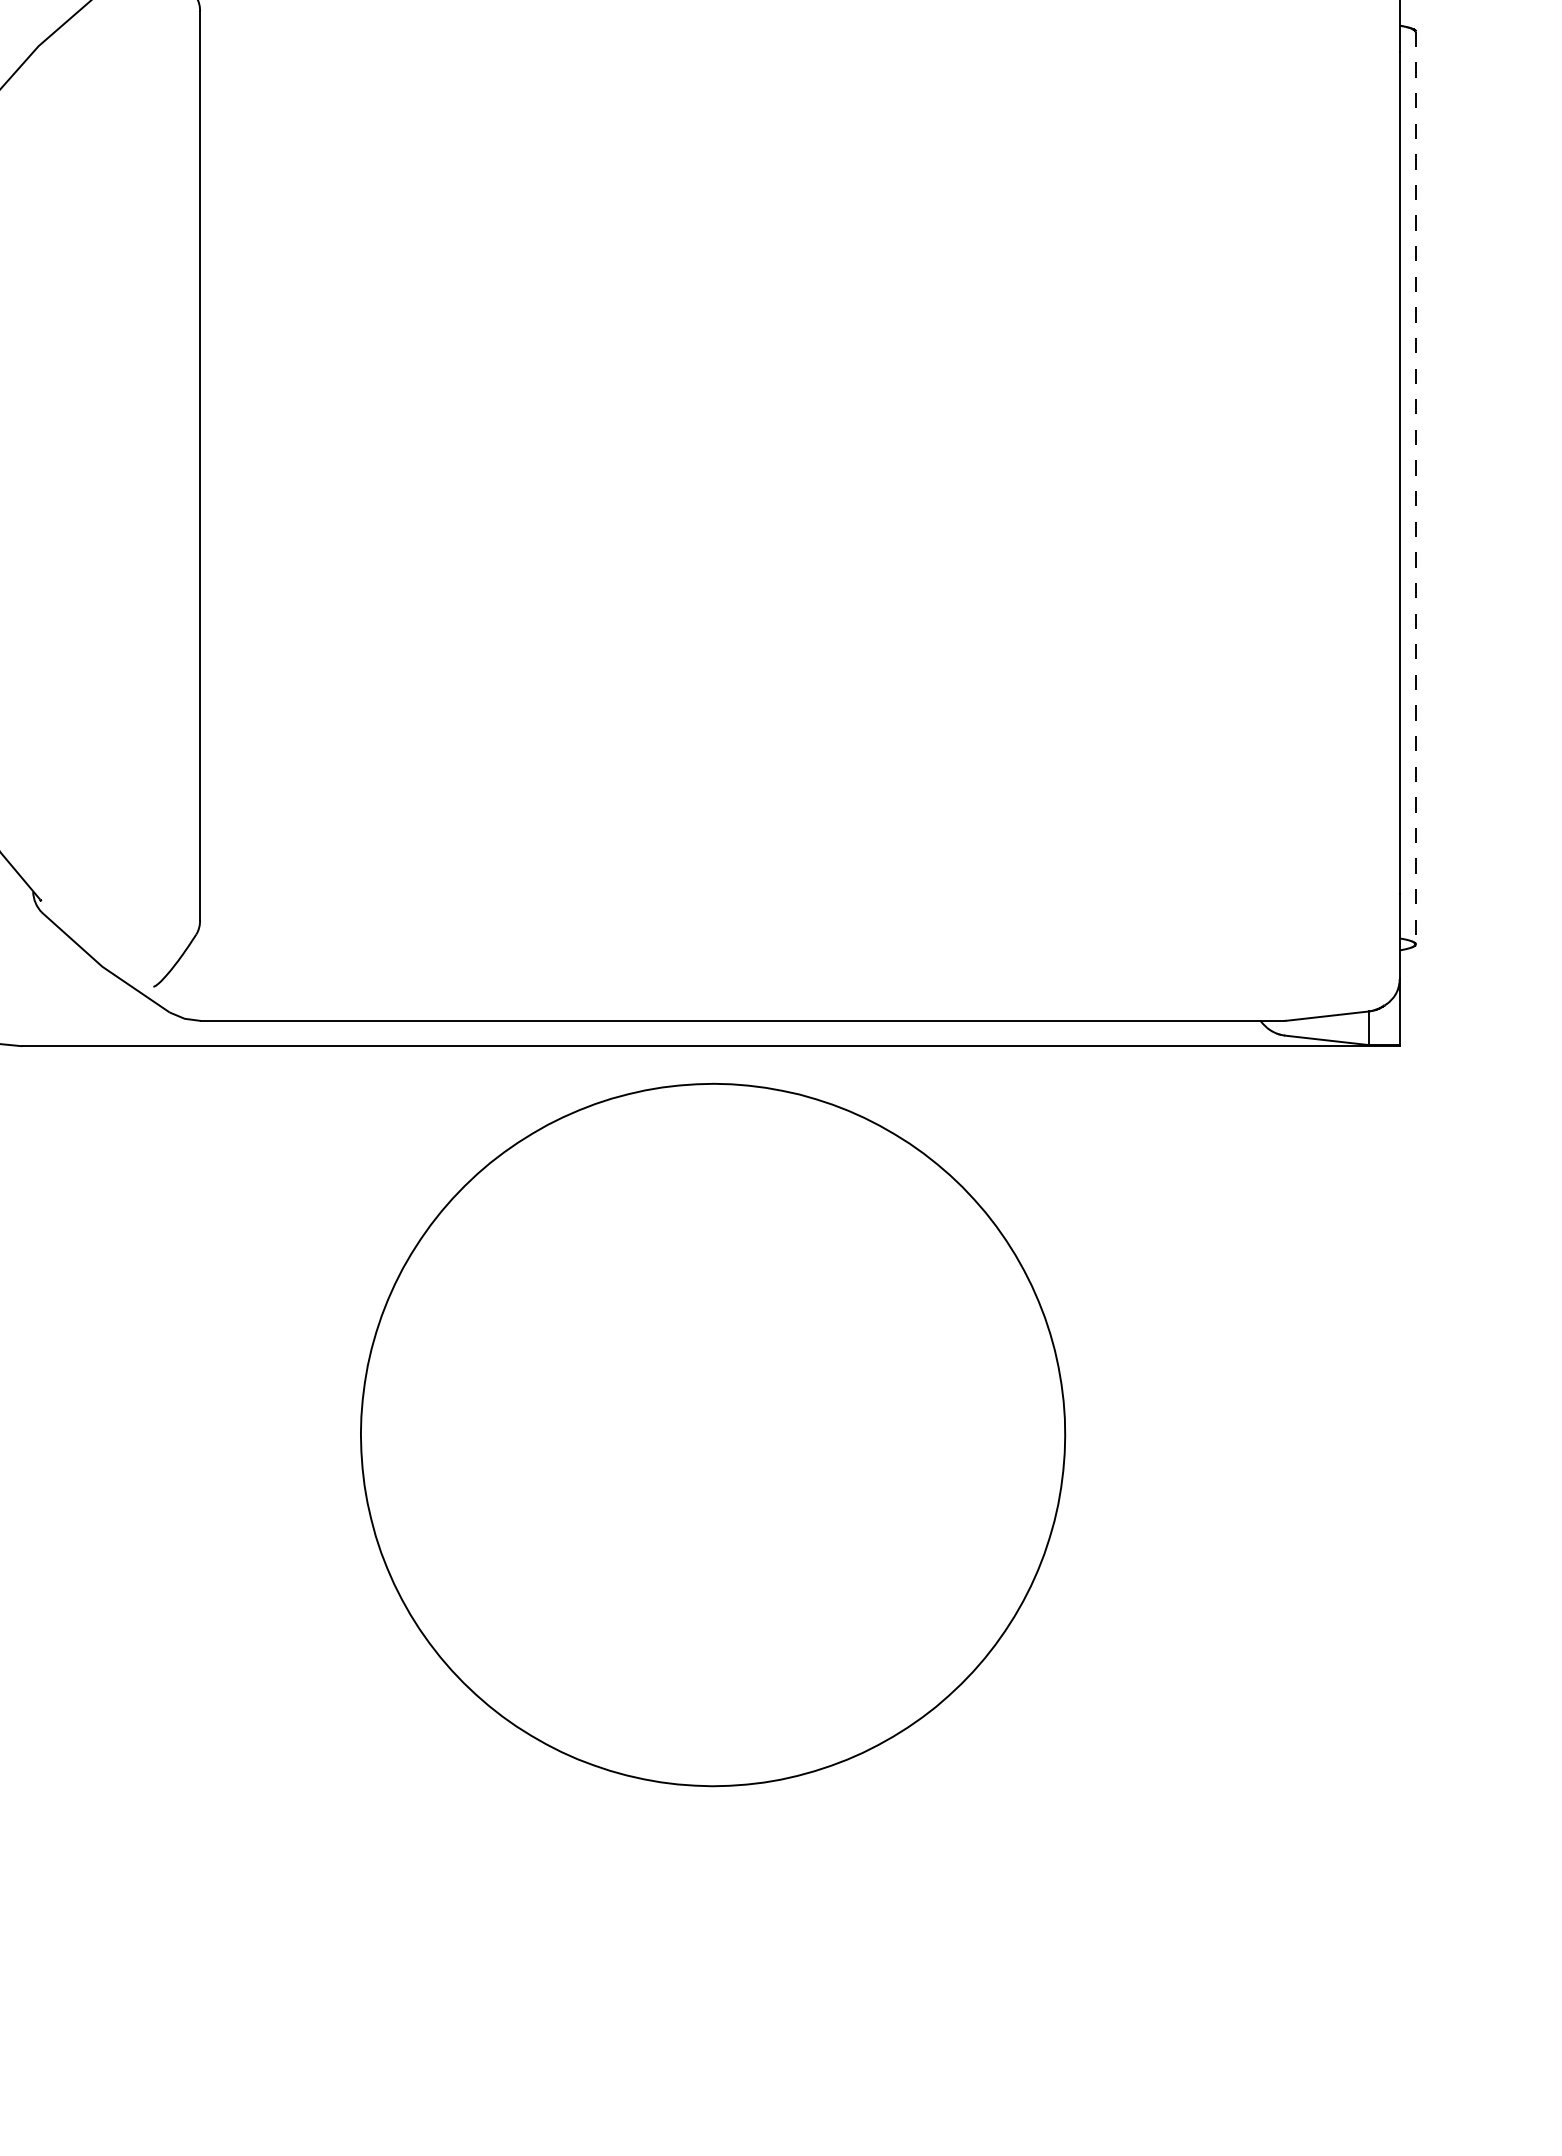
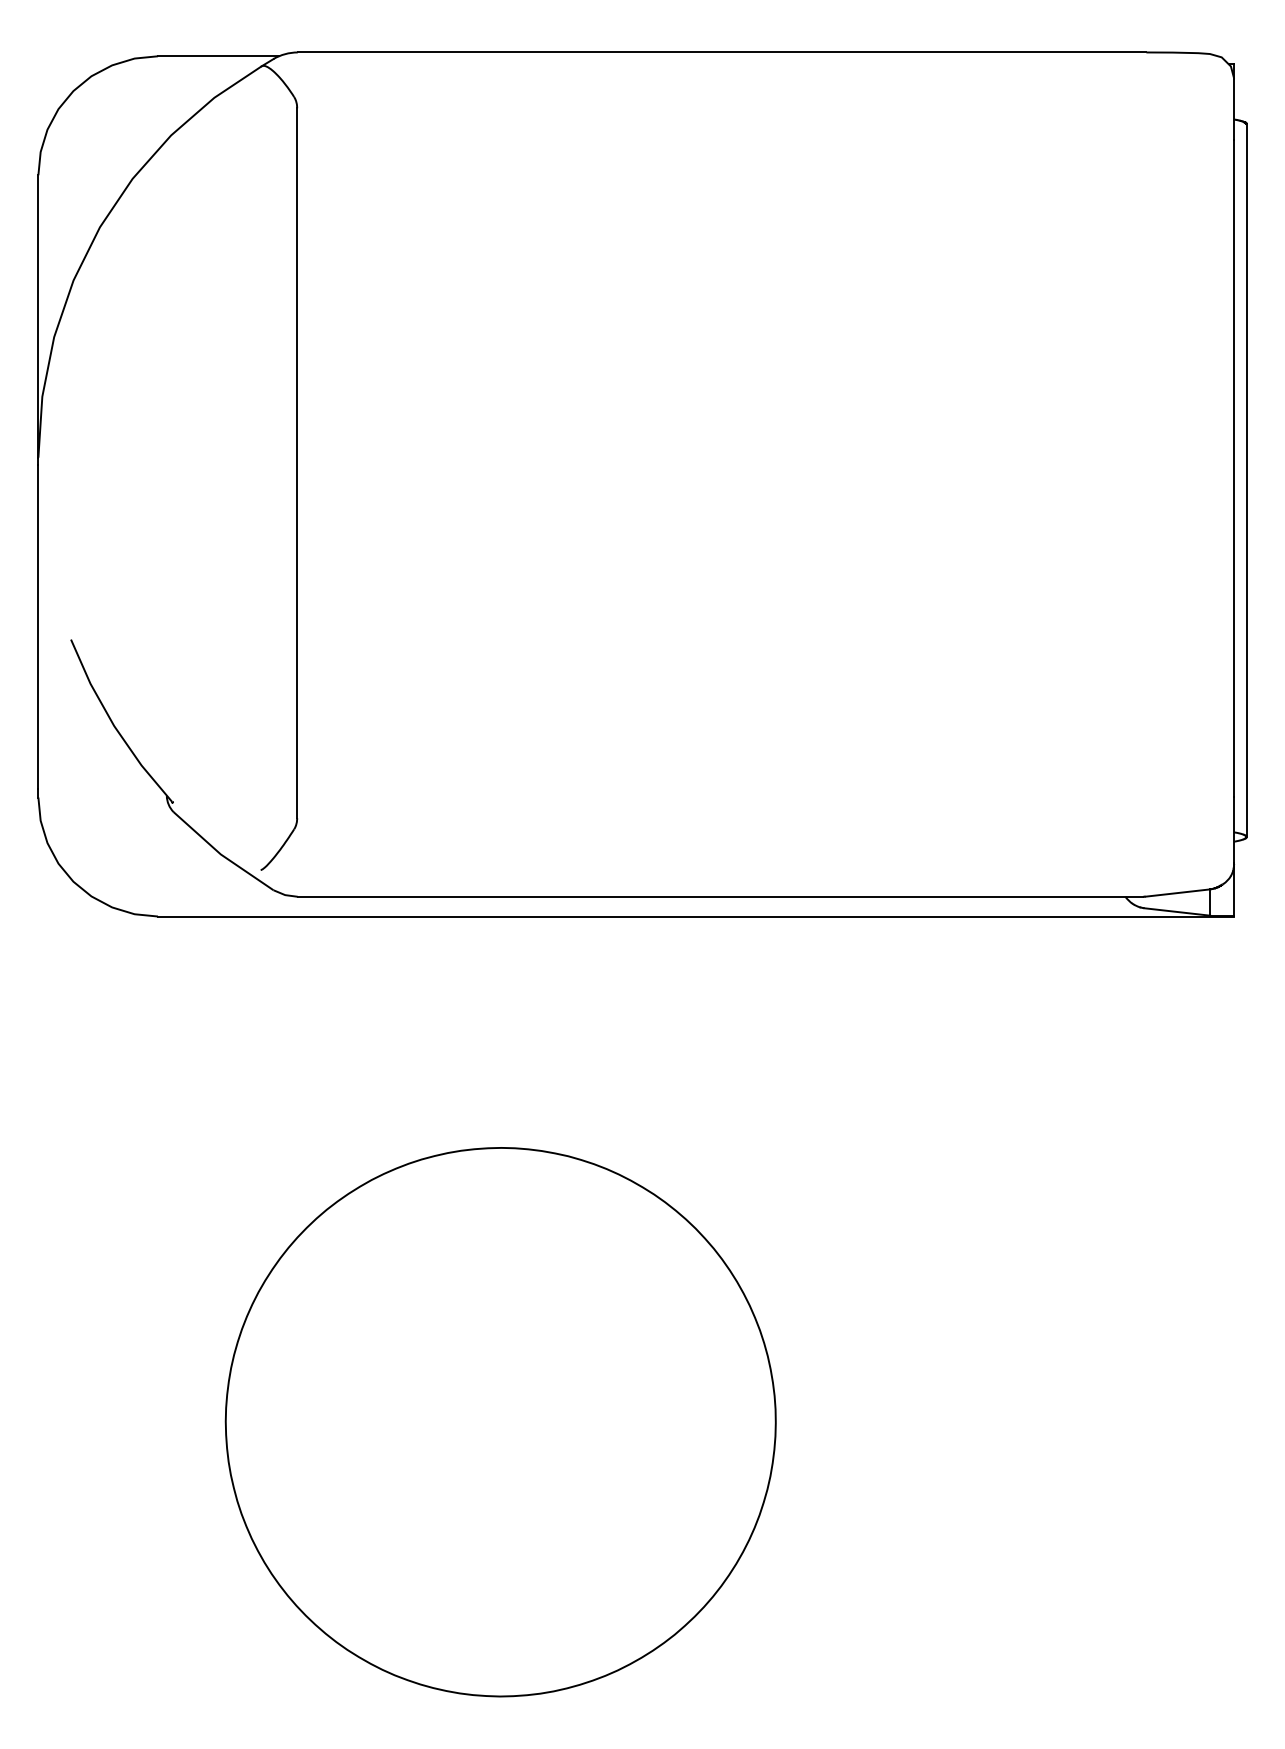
line: (1415, 489) -> (1246, 481), dashed -> solid
part: (712, 1435) -> (500, 1422), moved

